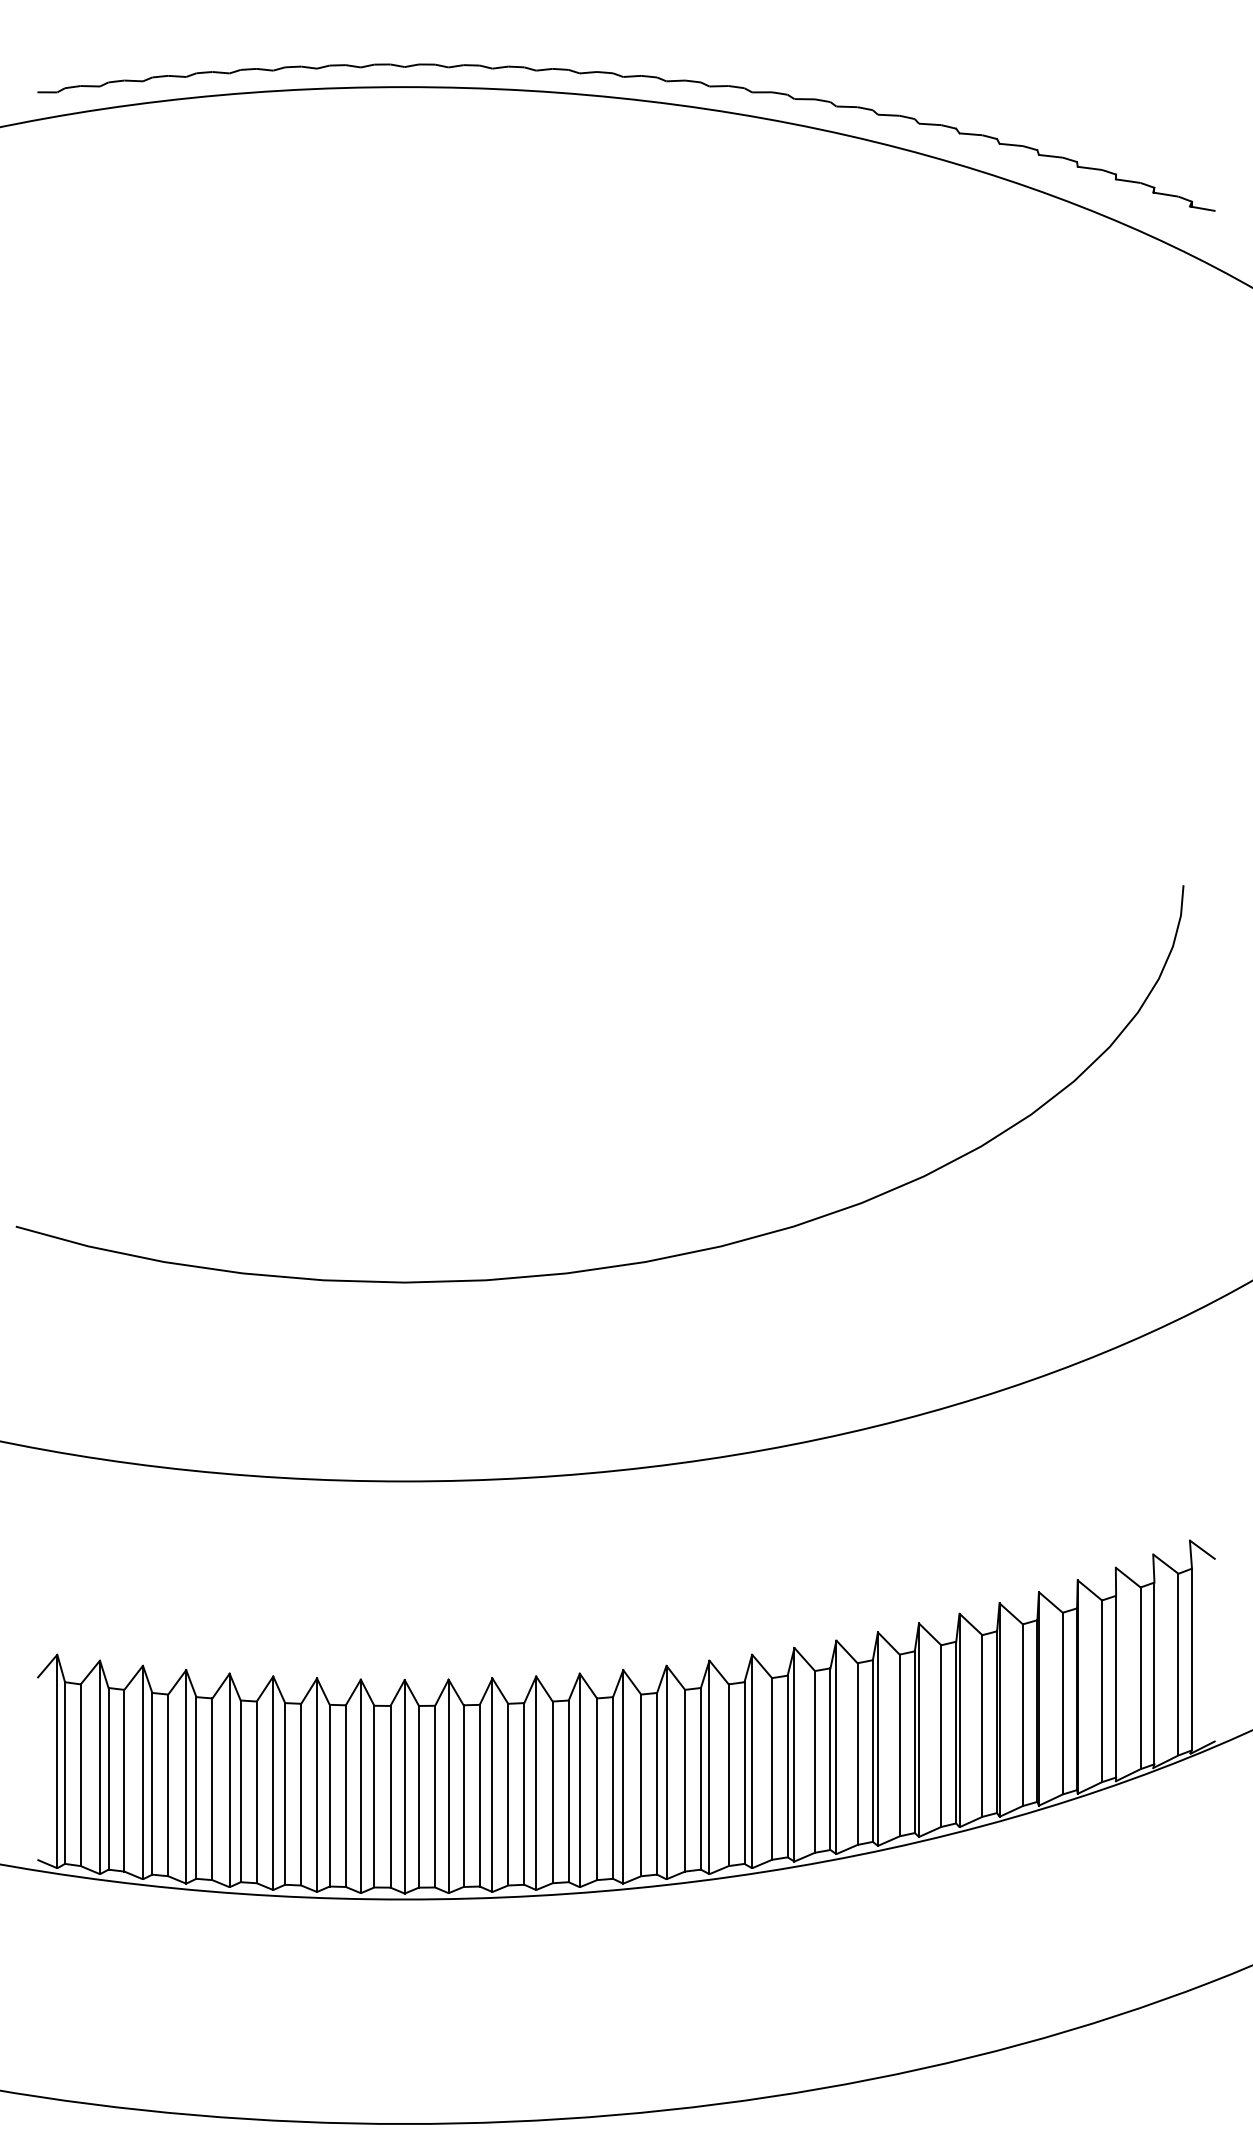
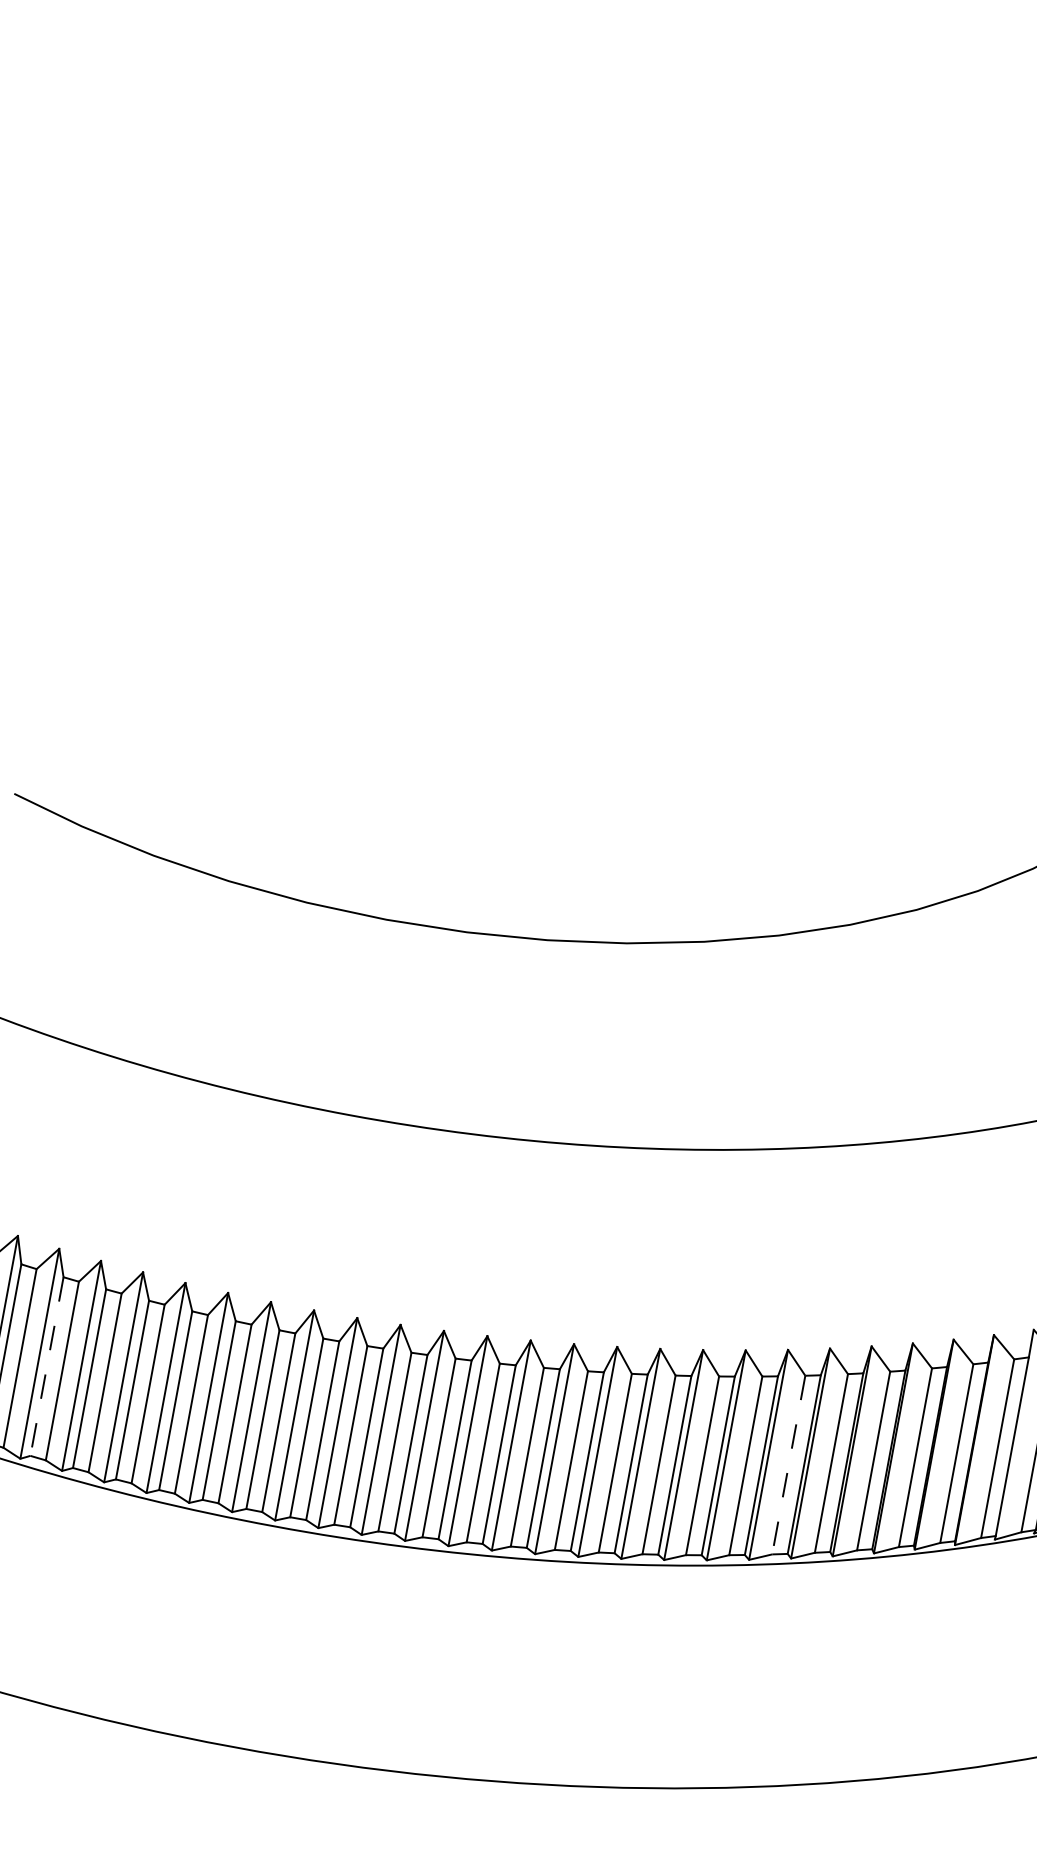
line: (899, 1745) -> (788, 1465), solid -> dashed
line: (152, 1783) -> (47, 1366), solid -> dashed

